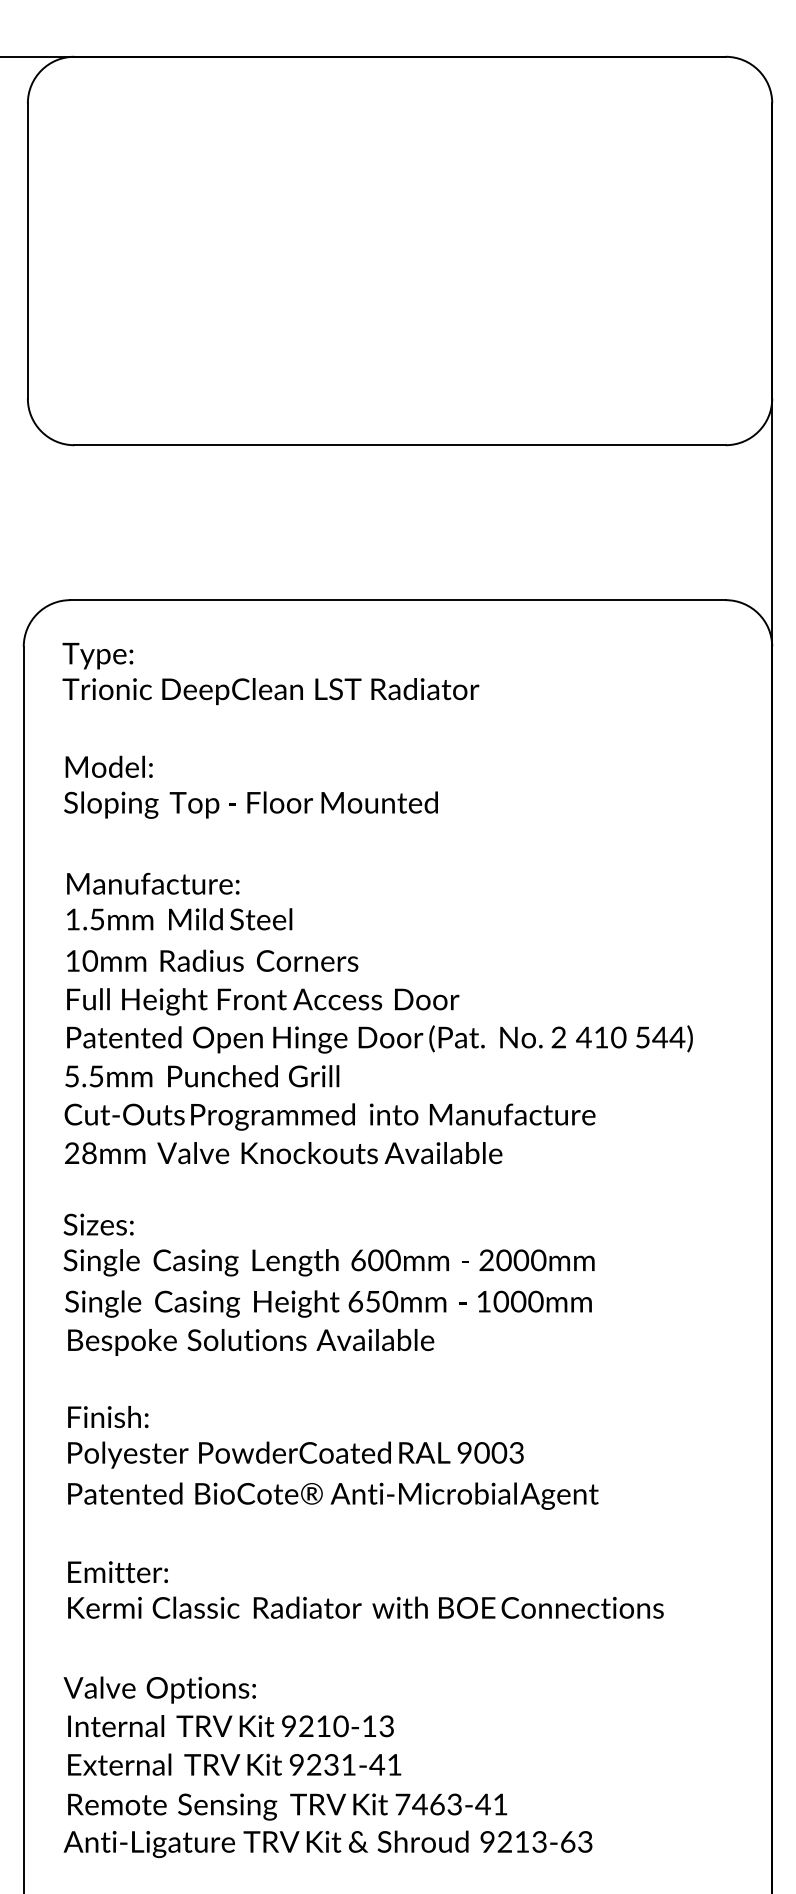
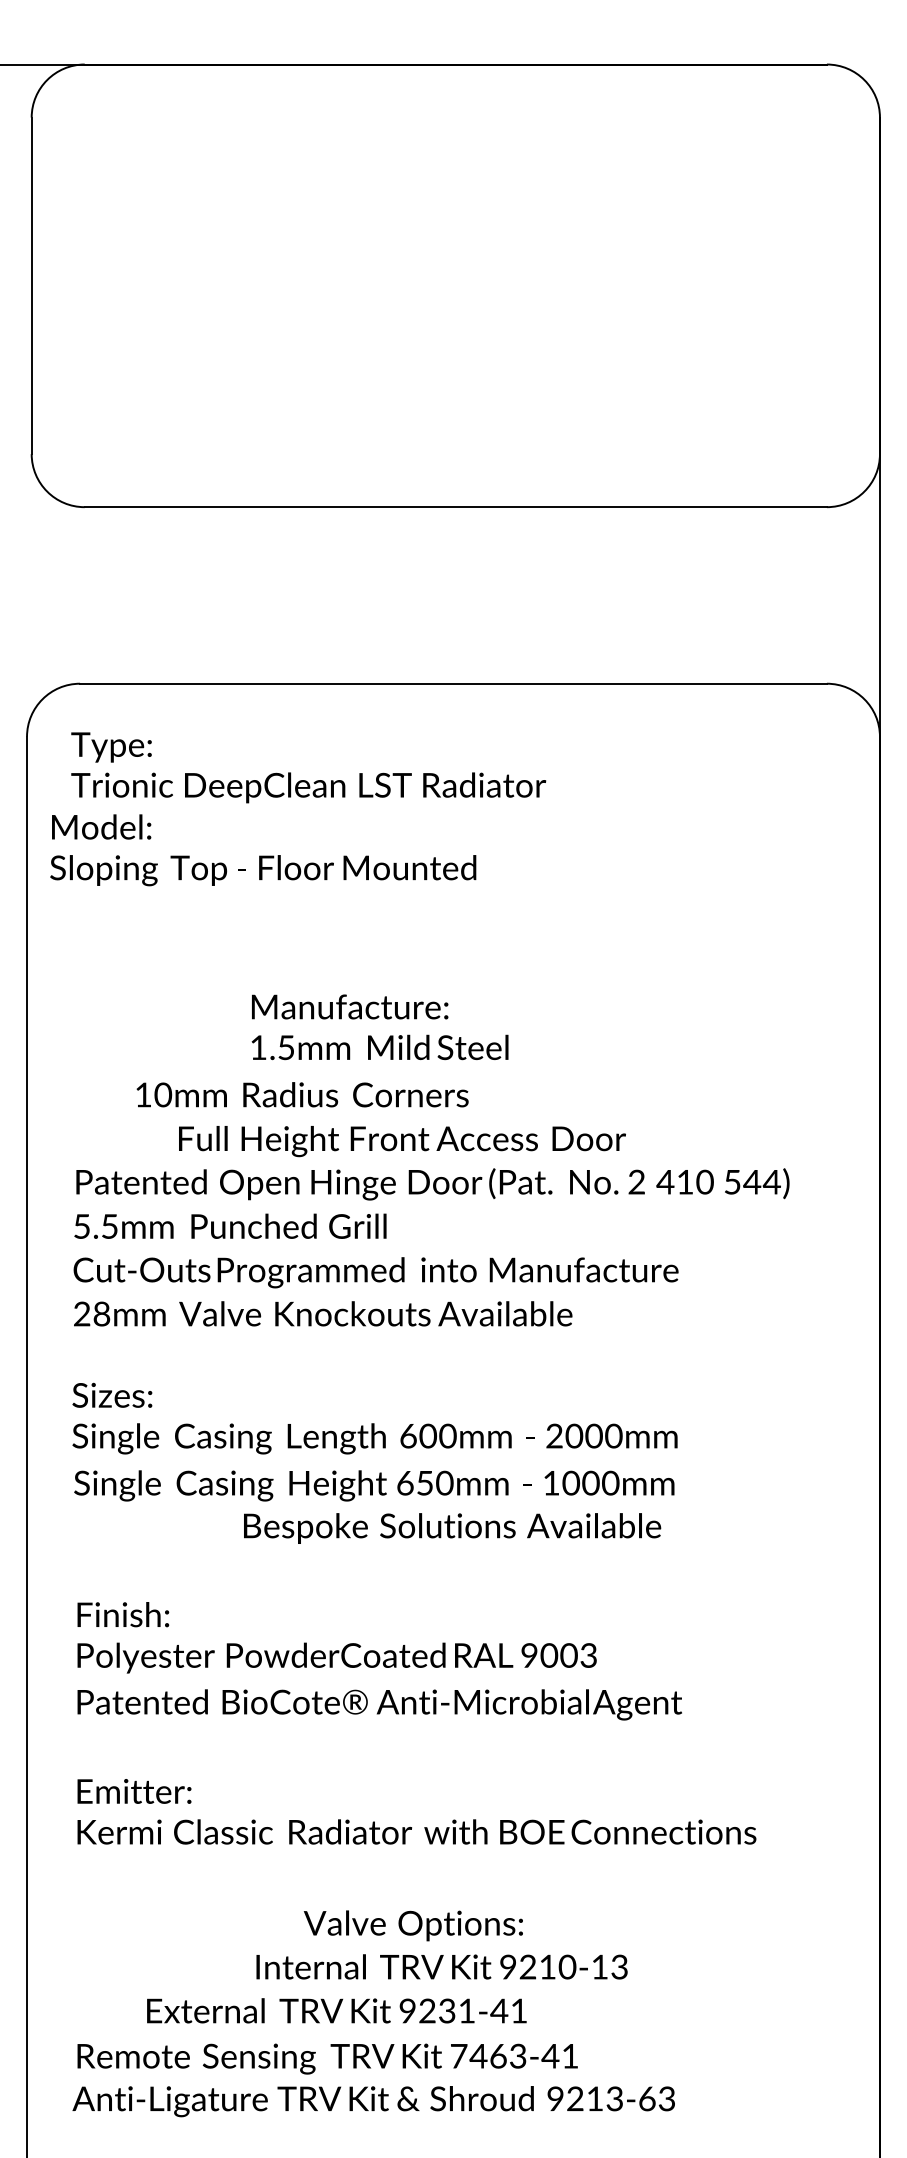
text: (250, 786) -> (262, 849), moved
text: (179, 901) -> (379, 1027), moved
text: (212, 960) -> (302, 1094), moved
text: (263, 1001) -> (402, 1141), moved
text: (251, 1342) -> (452, 1528), moved
text: (159, 1689) -> (413, 1925), moved
text: (230, 1726) -> (441, 1967), moved
text: (234, 1764) -> (336, 2010), moved

